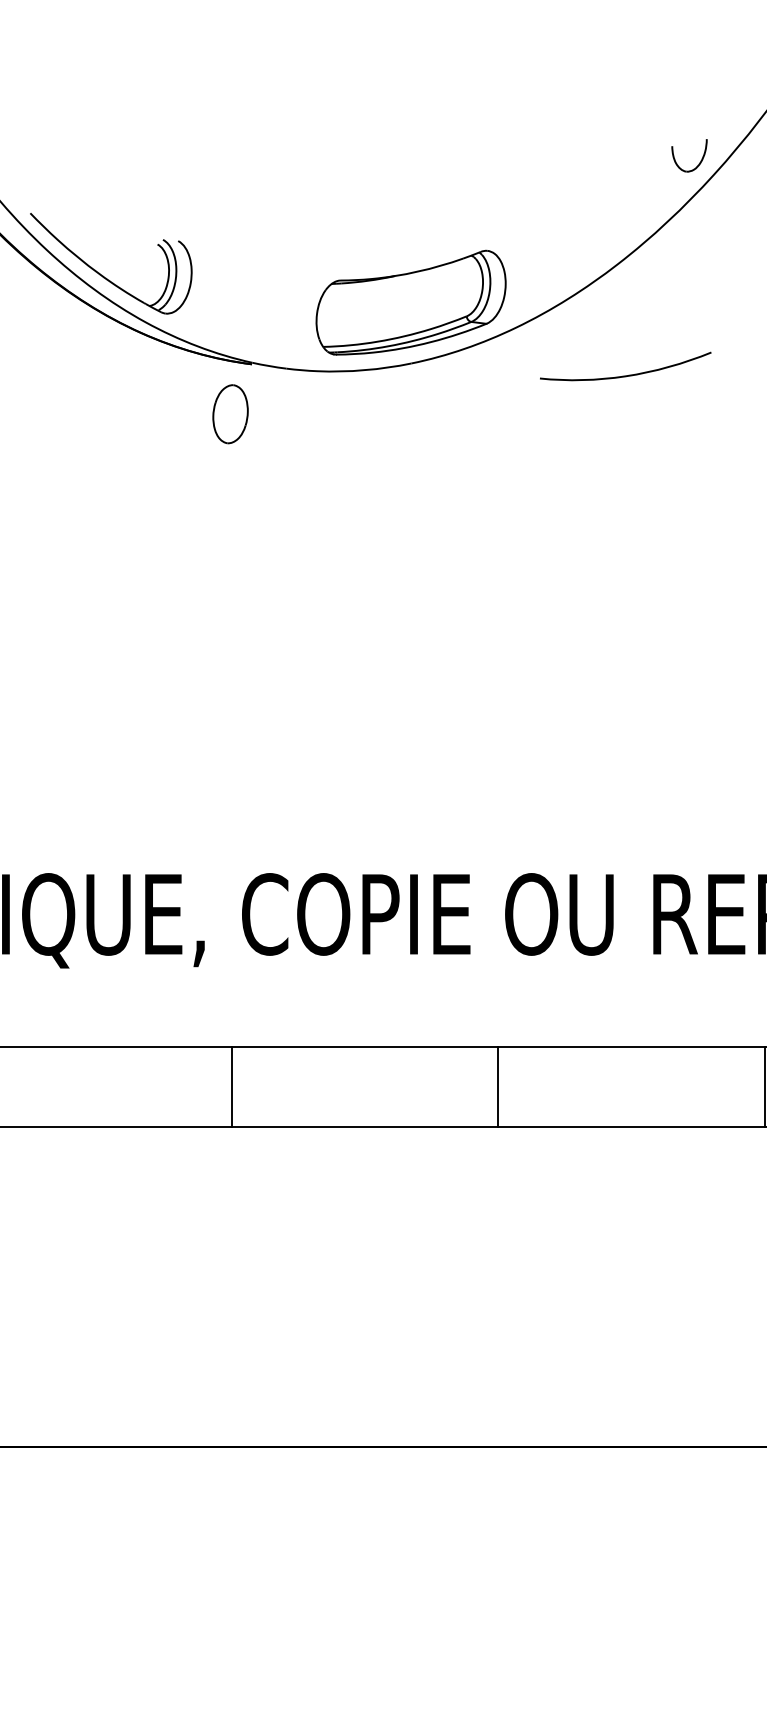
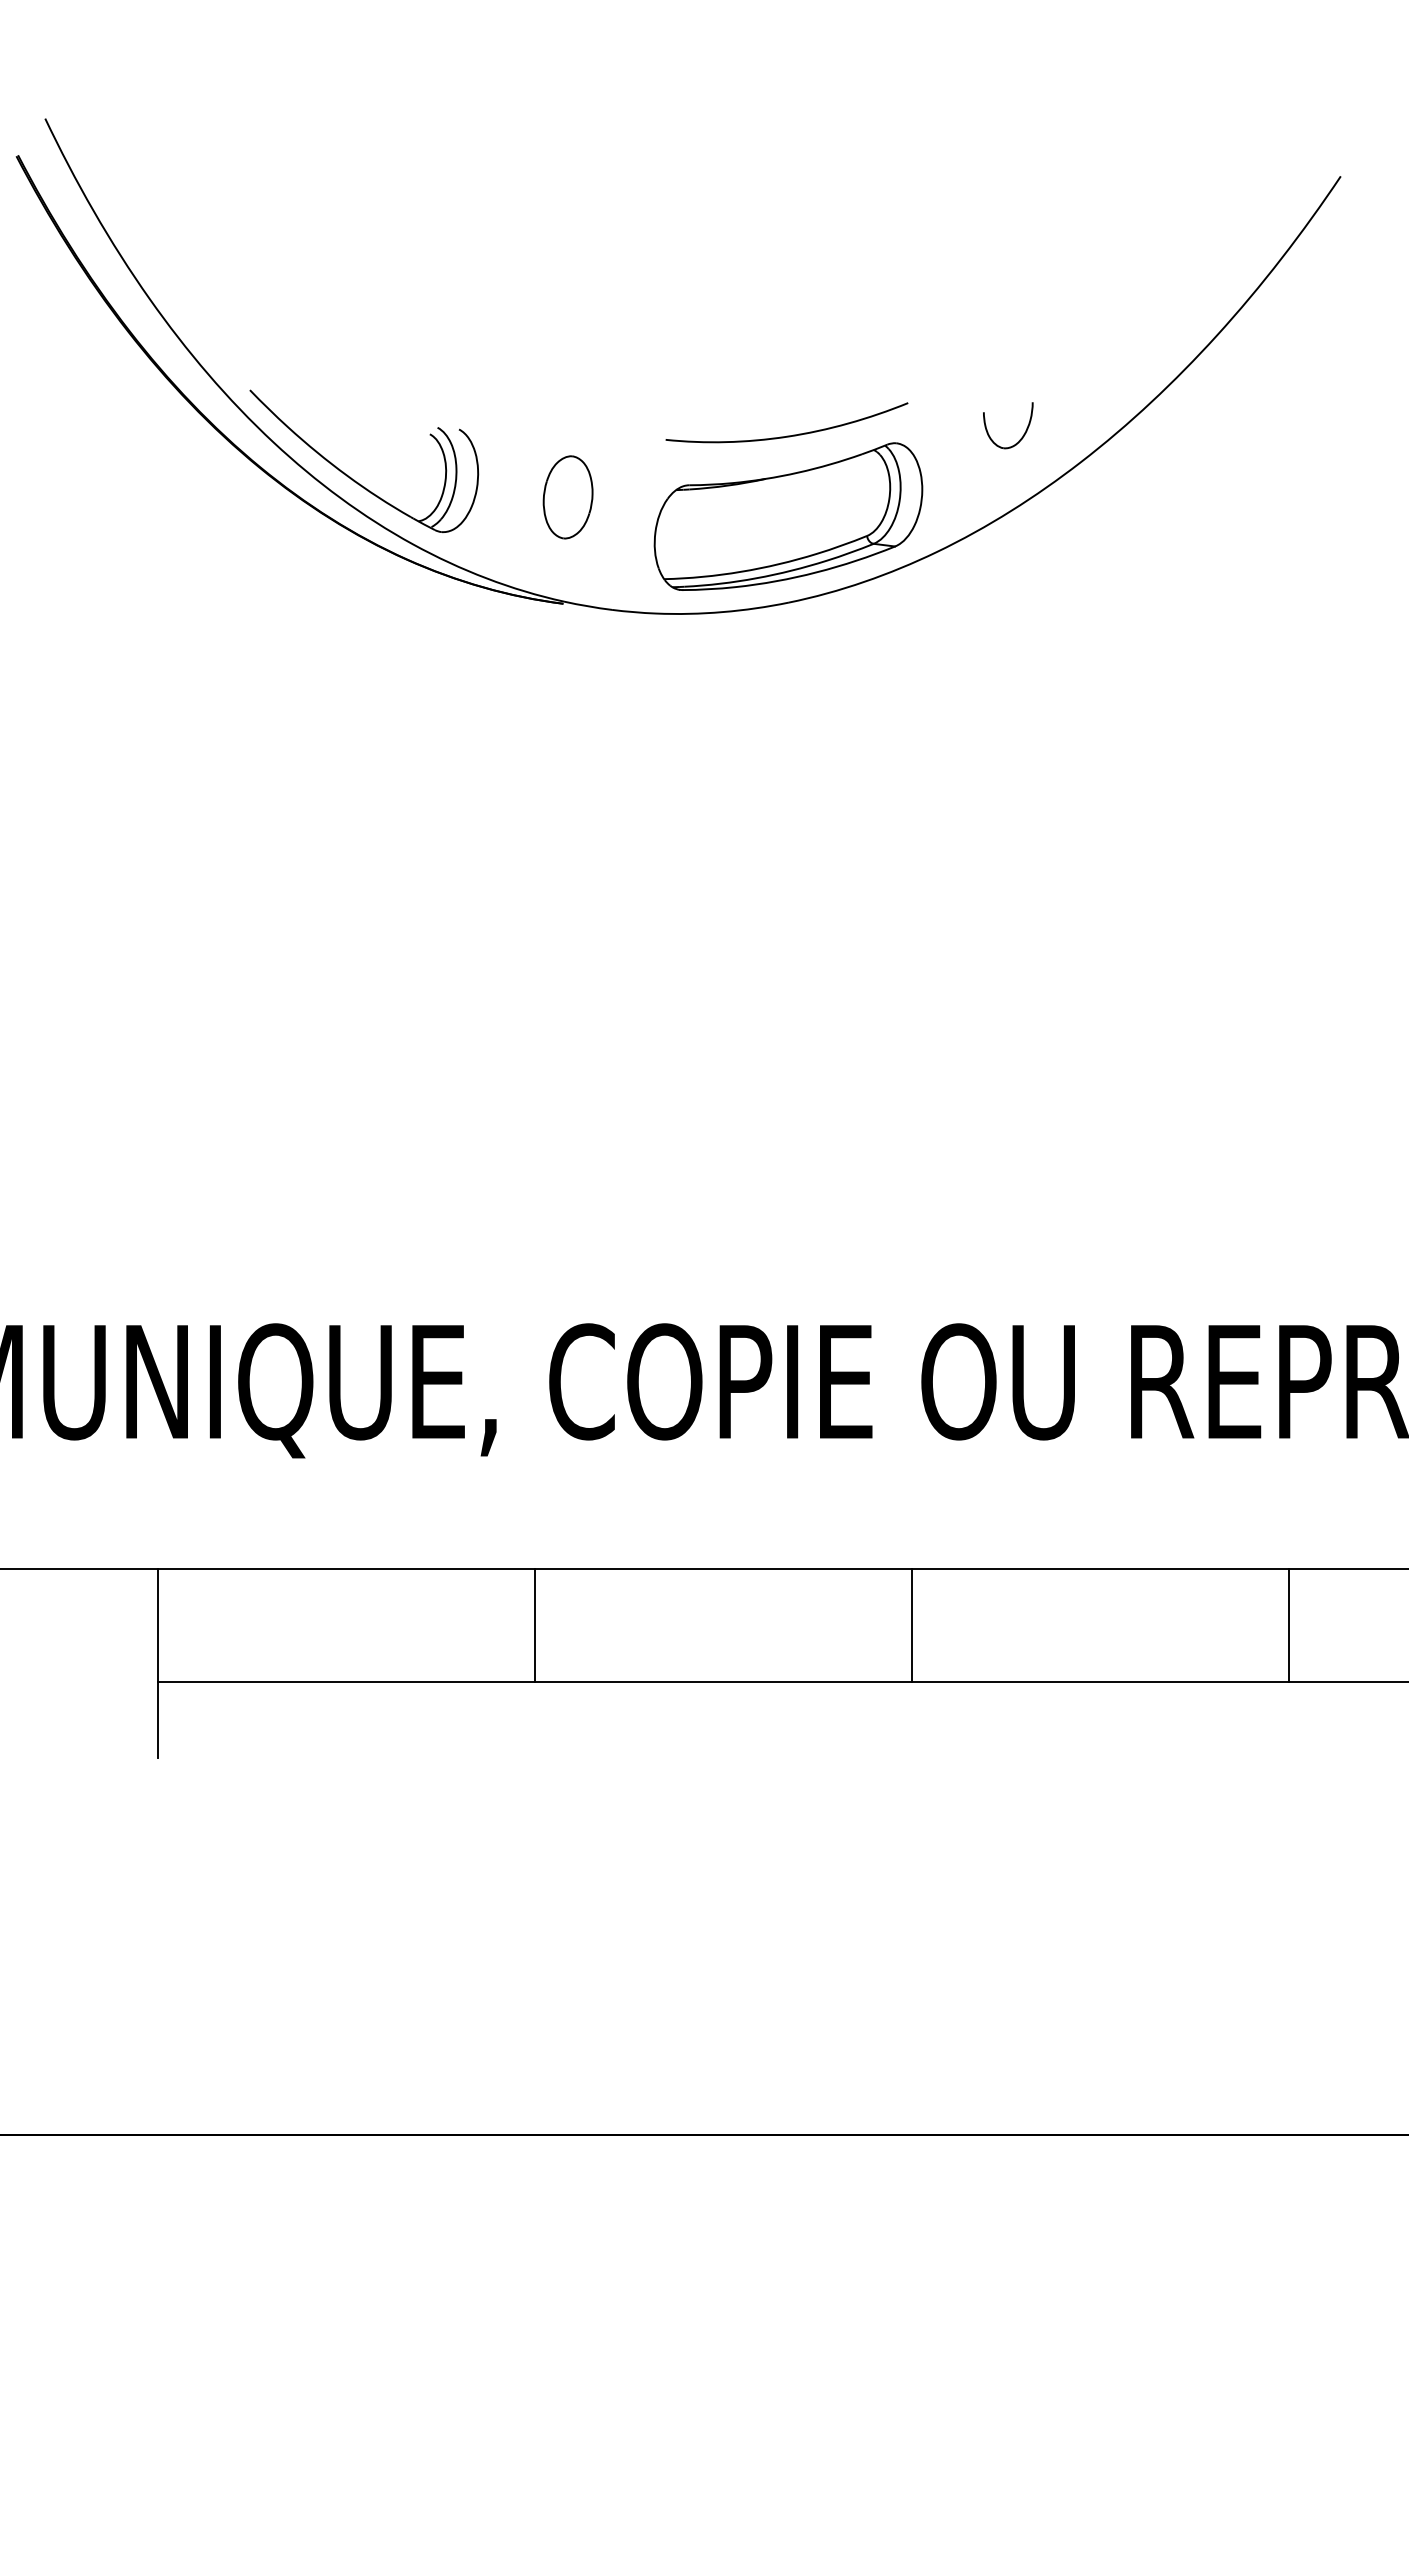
part: (699, 162) -> (1022, 435), moved
curve: (625, 375) -> (786, 435), moved
part: (230, 414) -> (567, 497), moved

